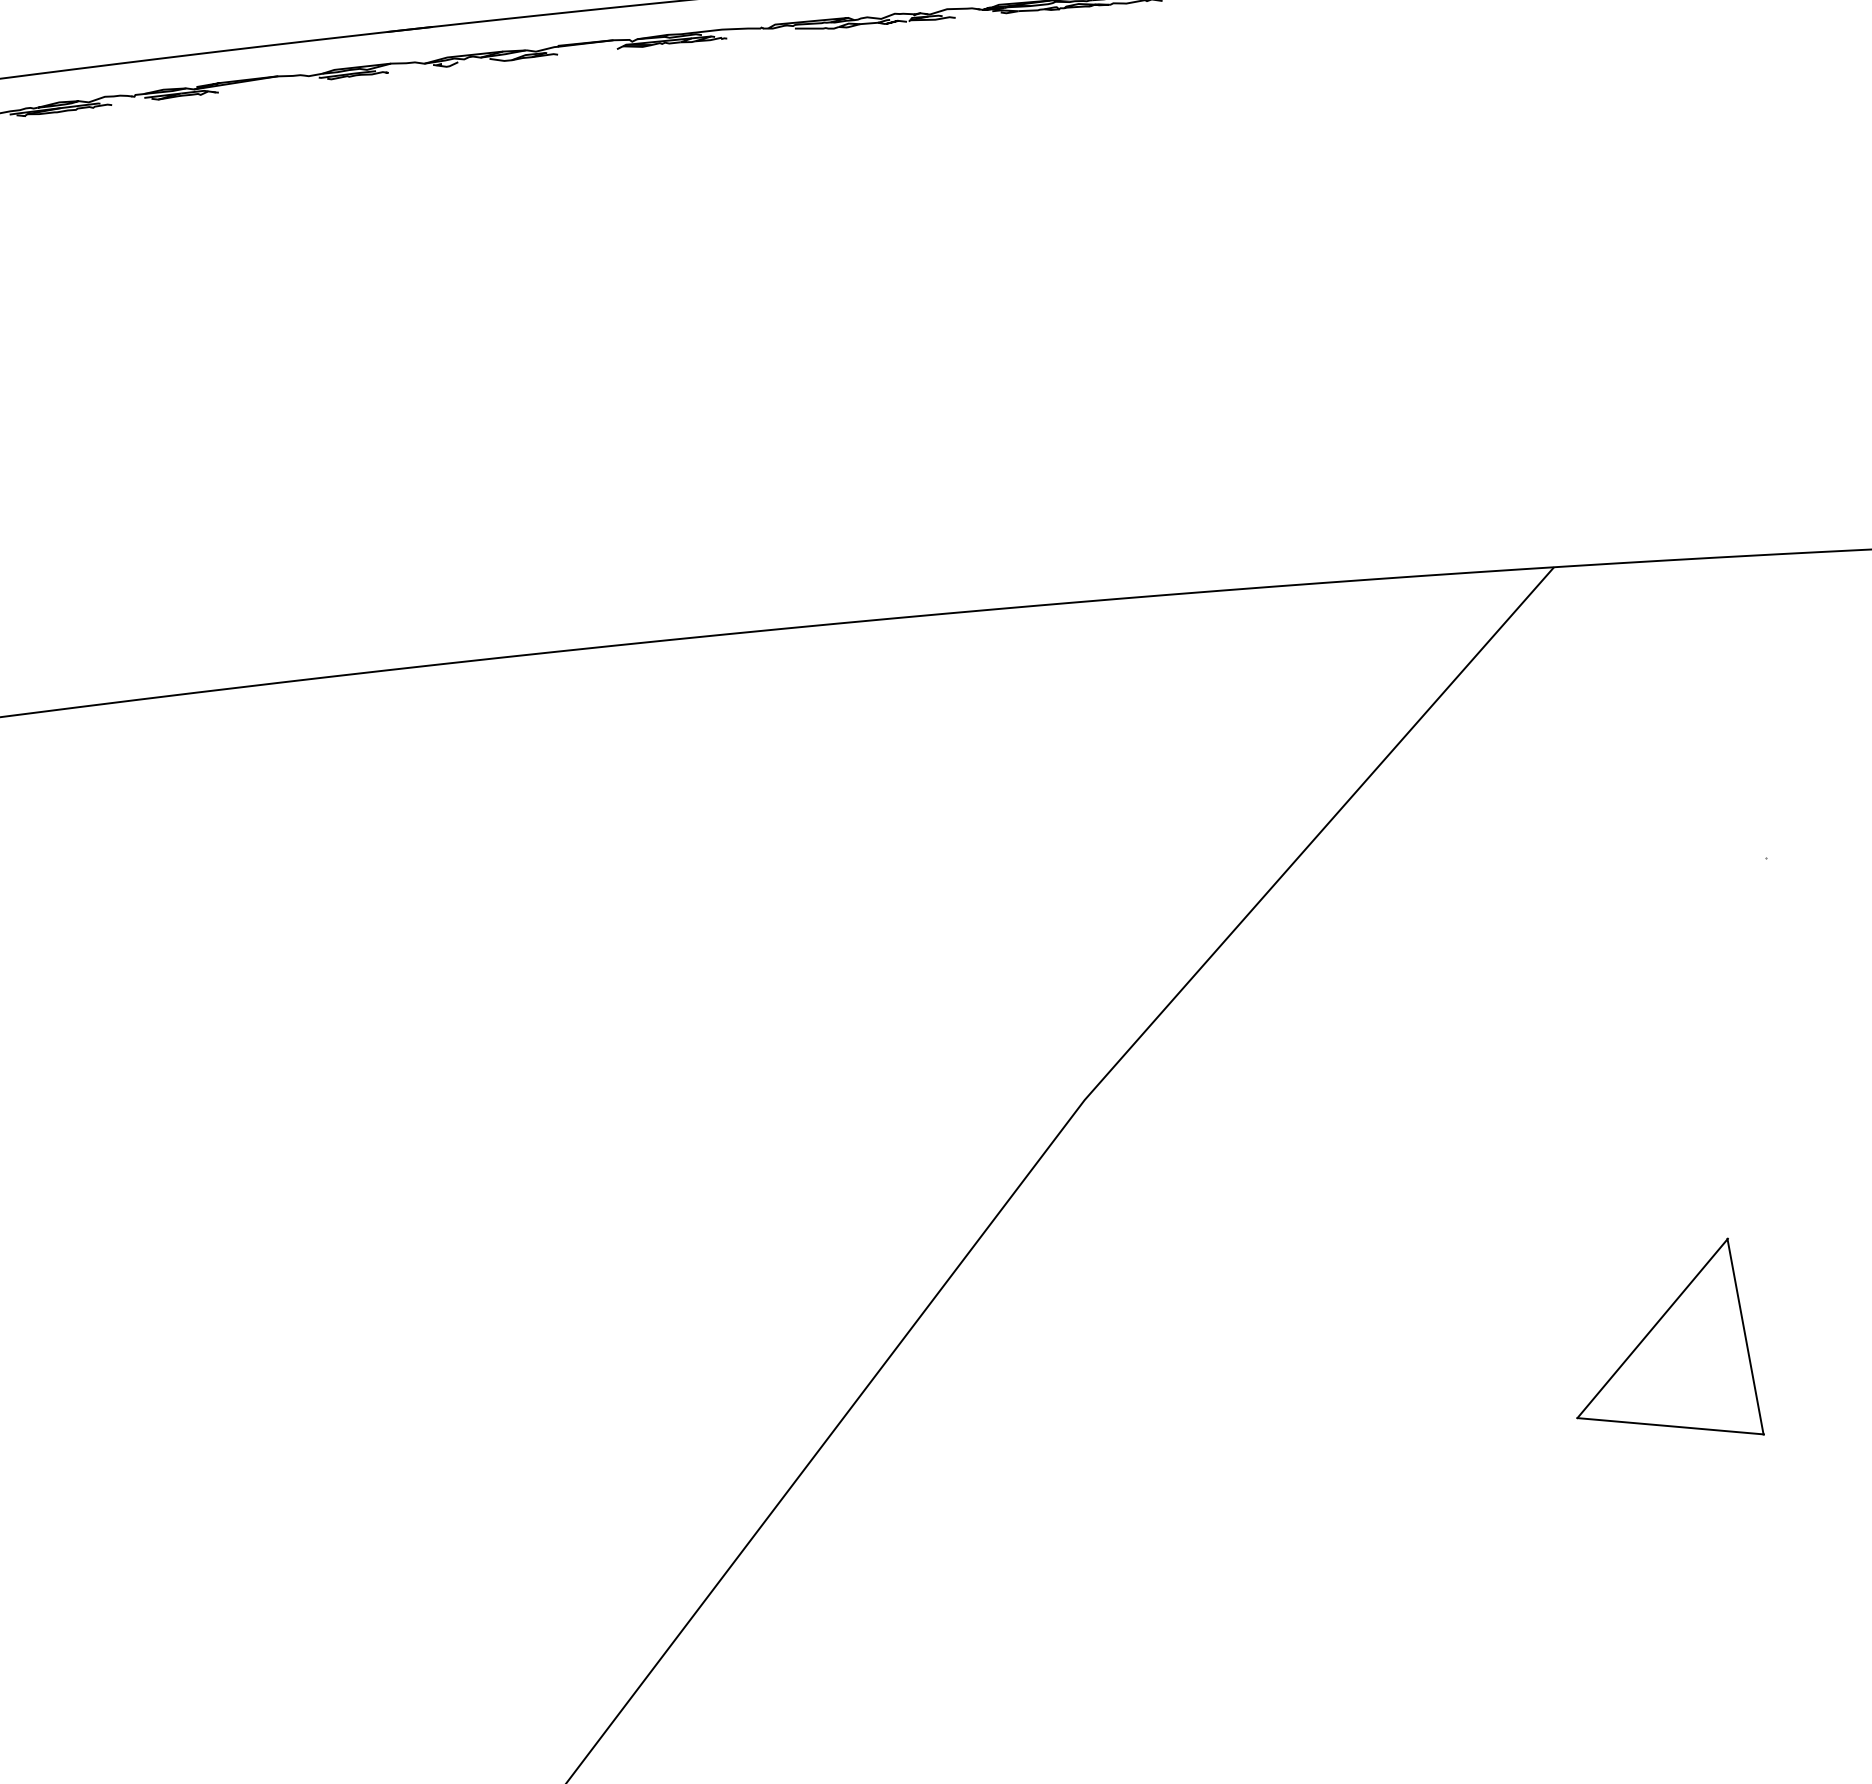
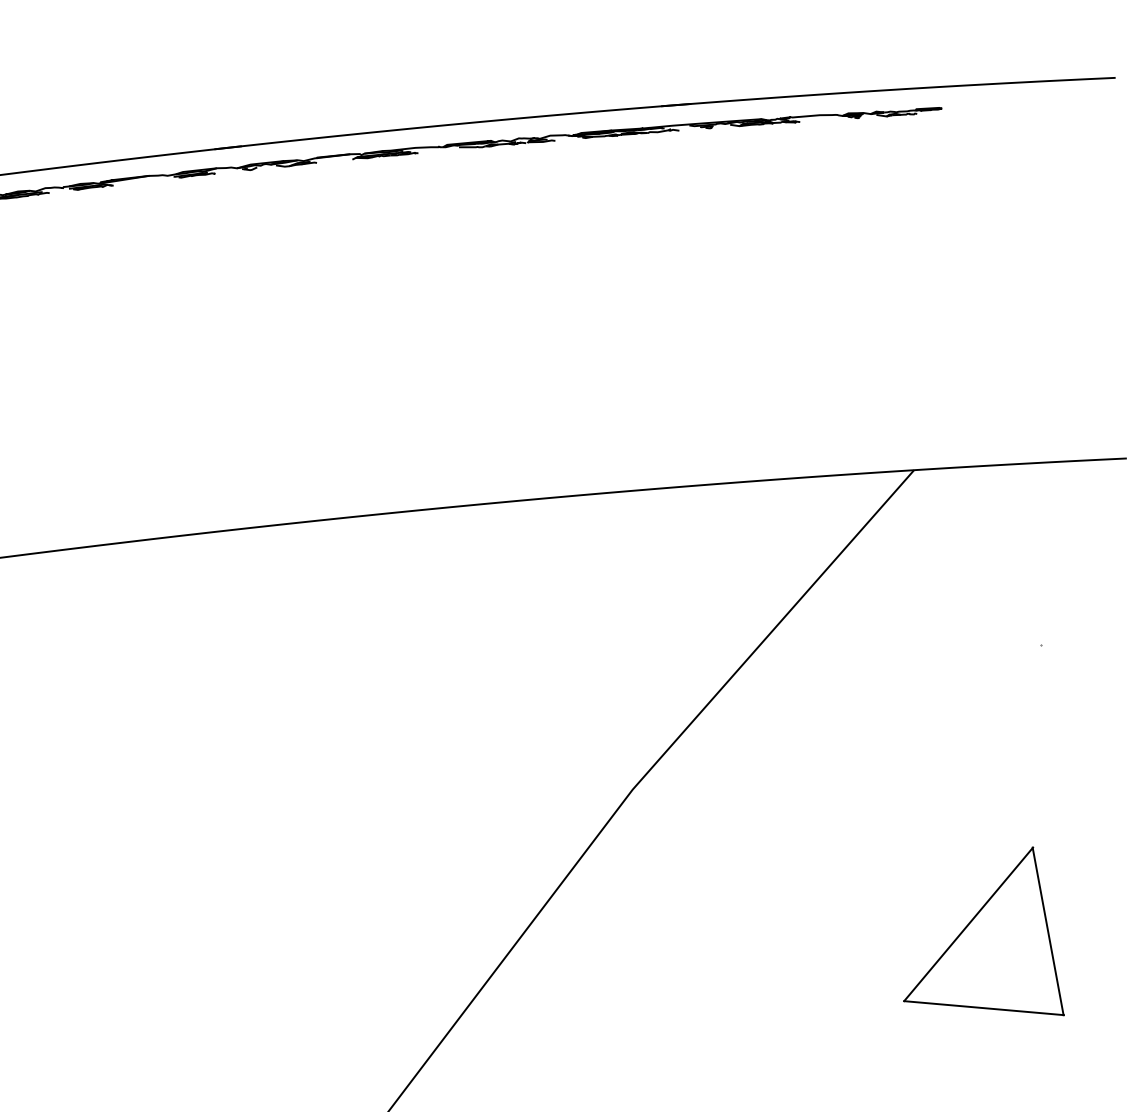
part: (1669, 1336) -> (983, 931), size x1.43

